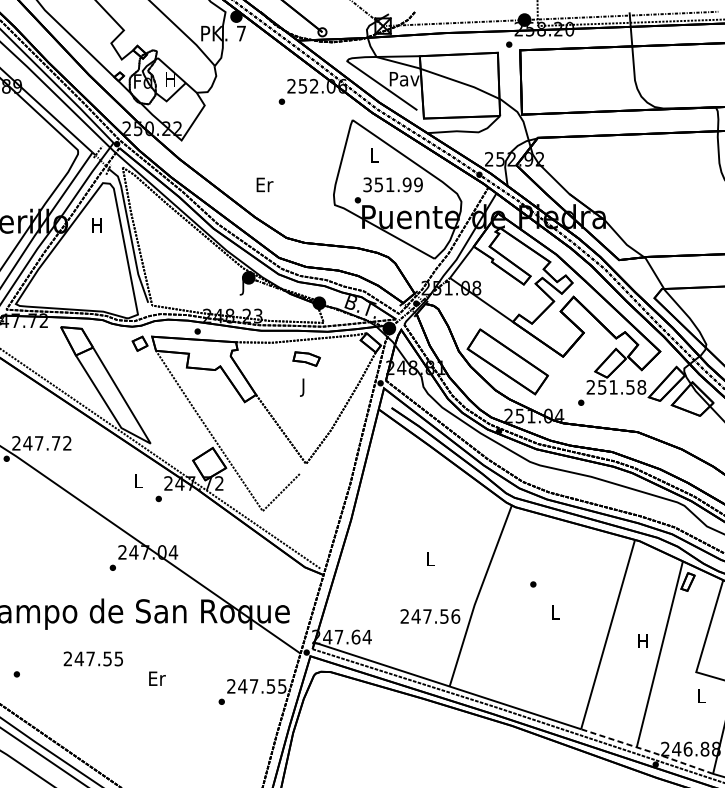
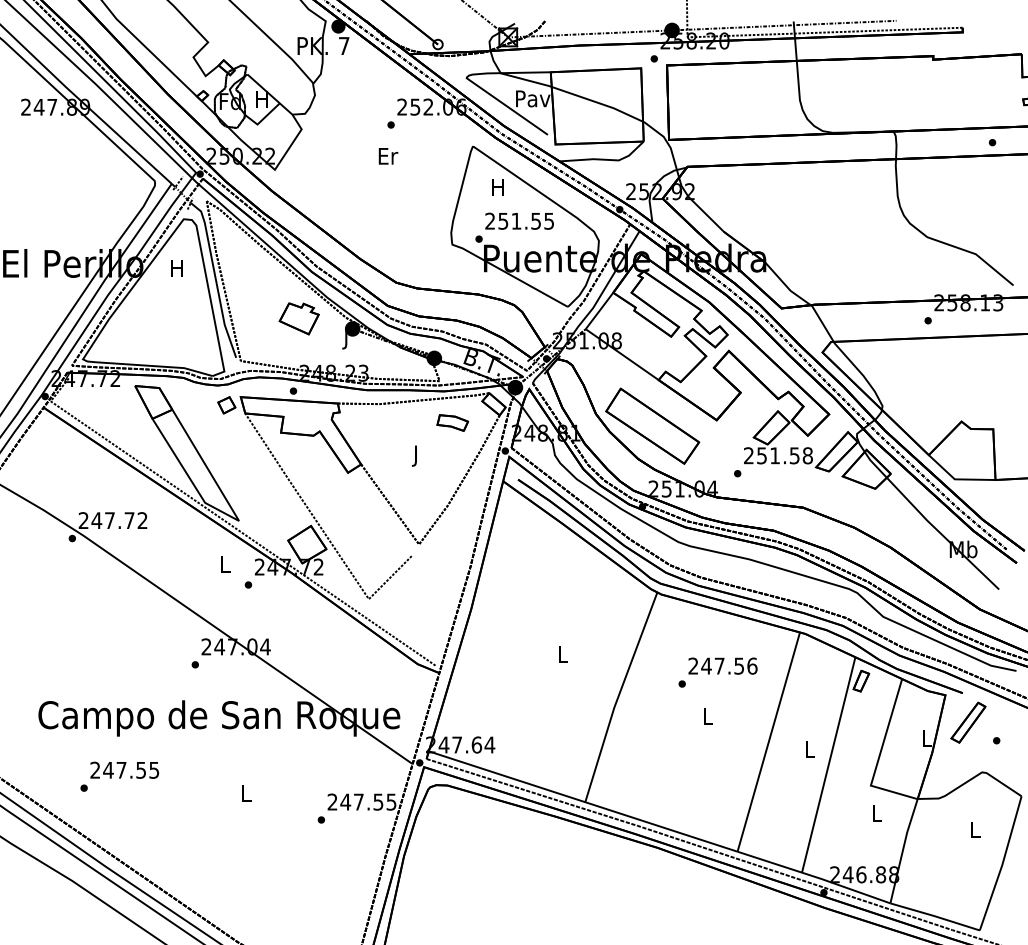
text: (373, 155) -> (497, 187), L -> H
text: (392, 184) -> (519, 220), 351.99 -> 251.55
text: (265, 185) -> (388, 156), moved
part: (202, 268) -> (298, 318), added
part: (306, 358) -> (452, 422), moved
text: (429, 615) -> (722, 665), moved
text: (643, 640) -> (809, 749), H -> L
text: (93, 658) -> (124, 769), moved
text: (157, 678) -> (246, 792), Er -> L
line: (647, 750) -> (814, 876), dashed -> solid

